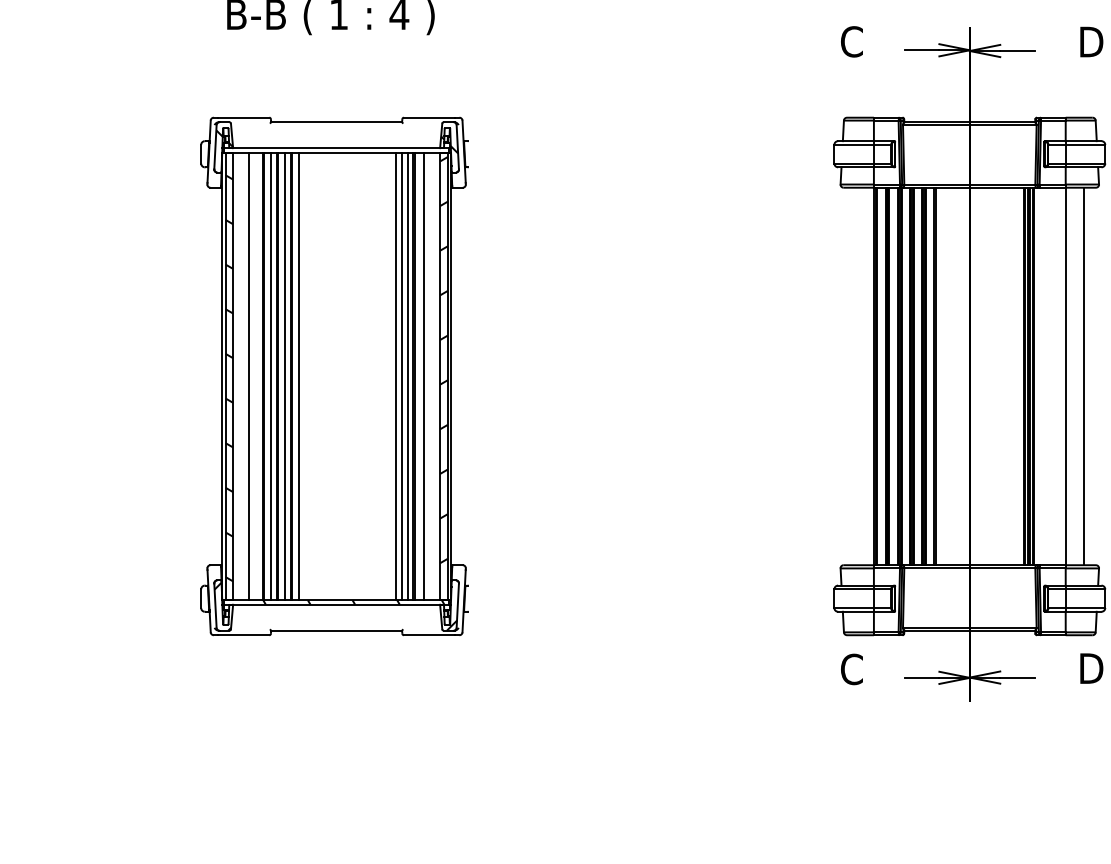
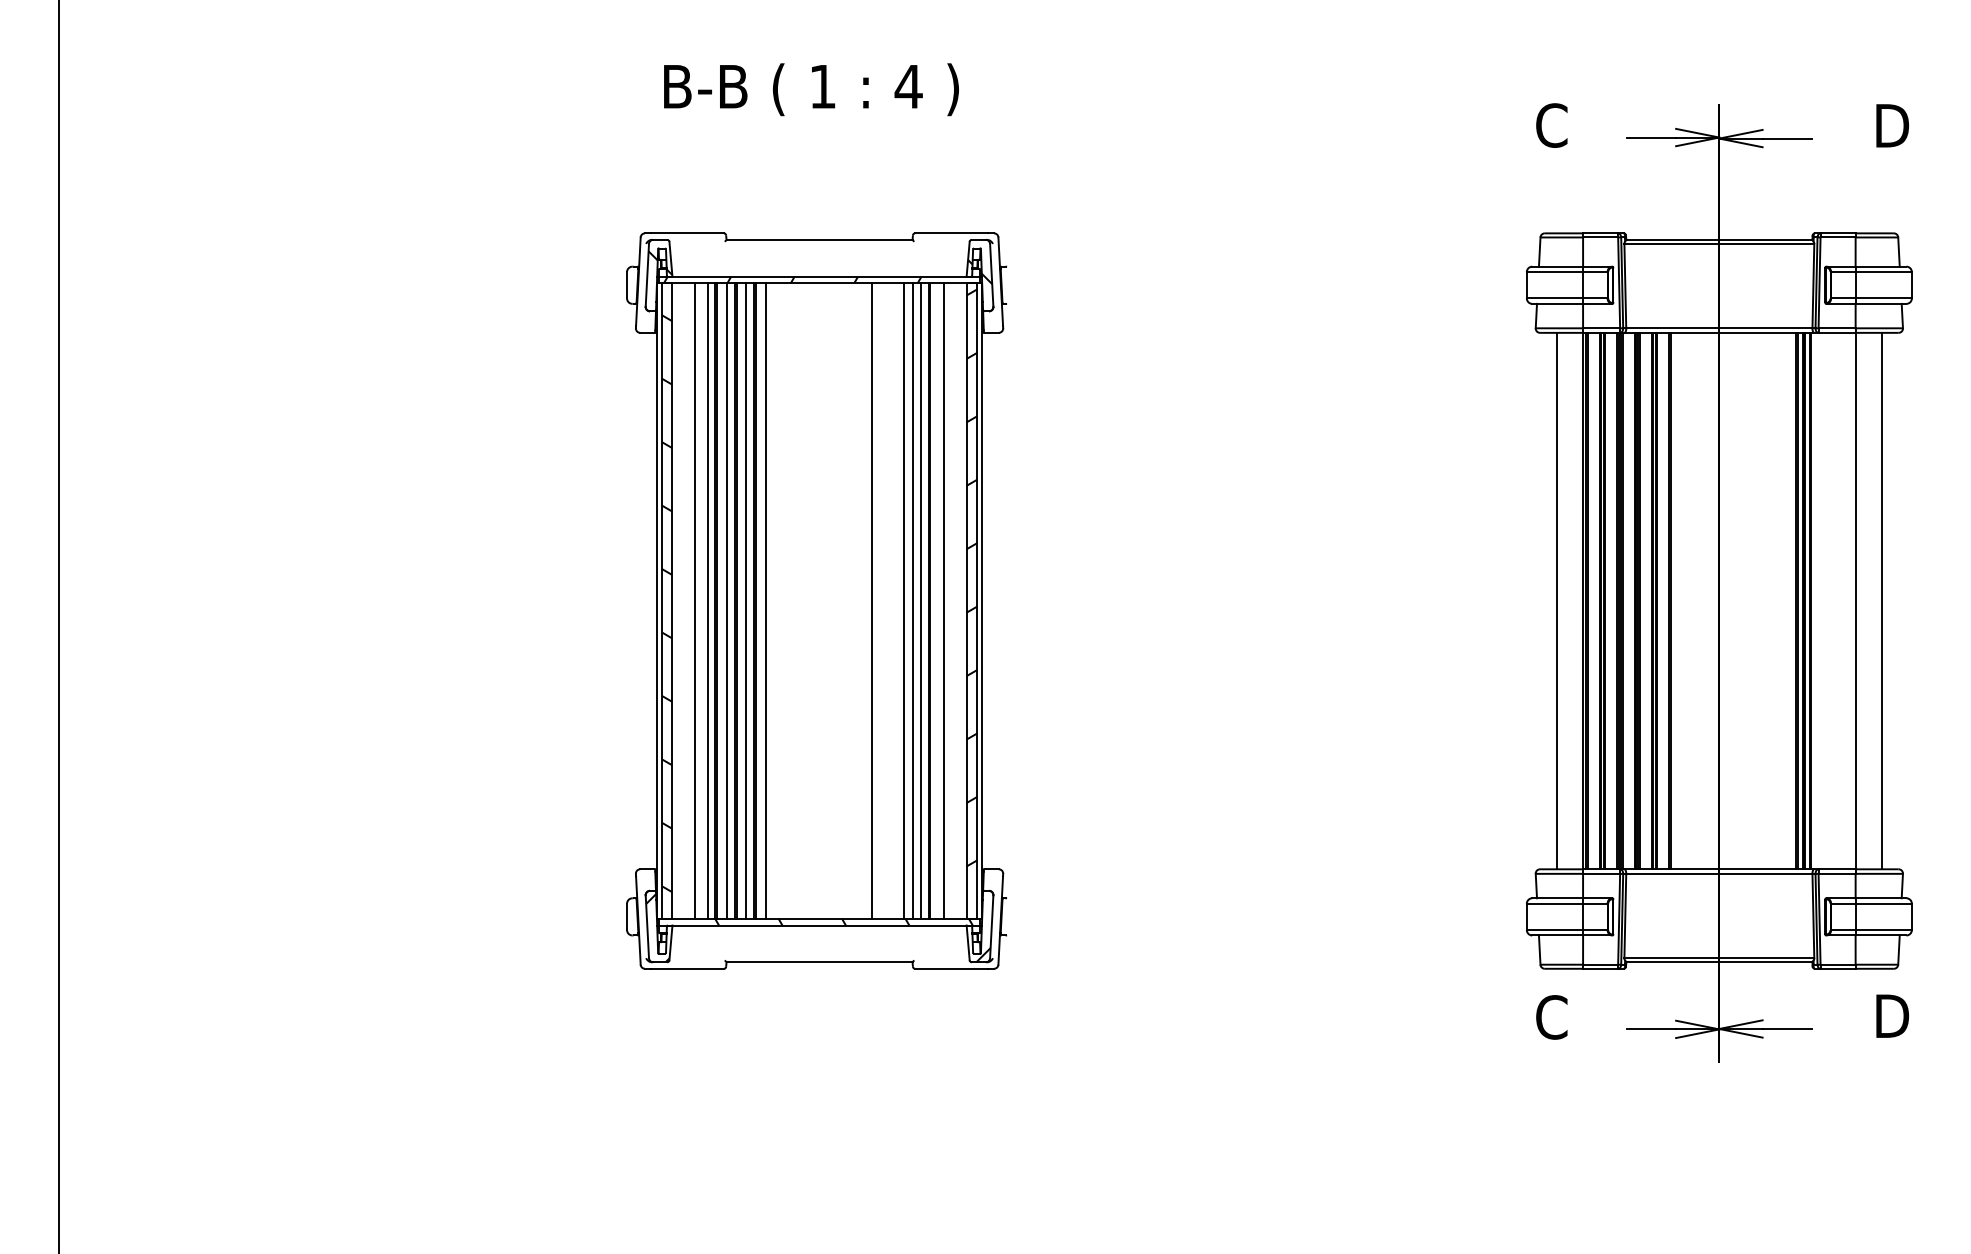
hatch: (317, 150) -> (792, 279), added
line: (257, 376) -> (707, 601), added
line: (373, 376) -> (872, 601), added
line: (855, 376) -> (1557, 600), added

